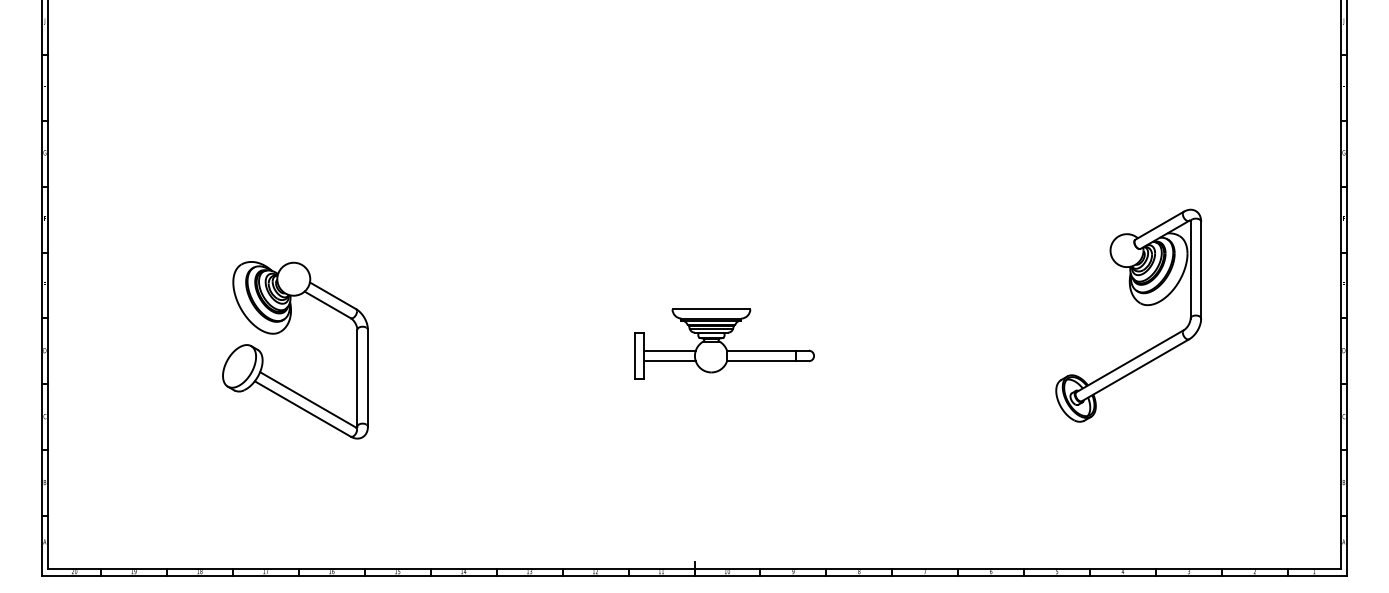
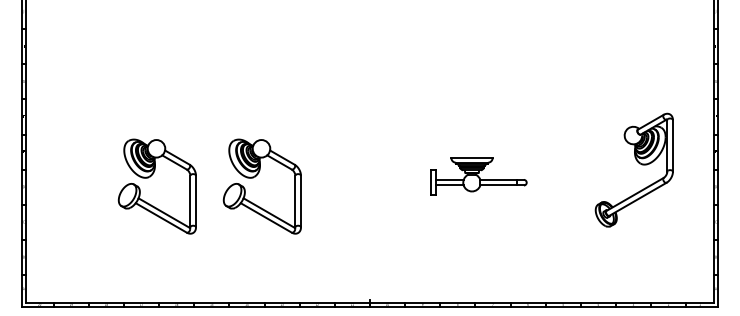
part: (1136, 303) -> (638, 163), moved
part: (479, 333) -> (255, 177), added
part: (723, 344) -> (478, 176), moved

